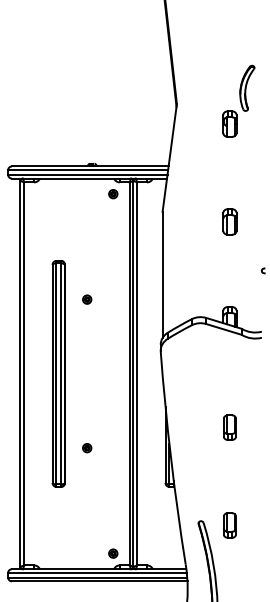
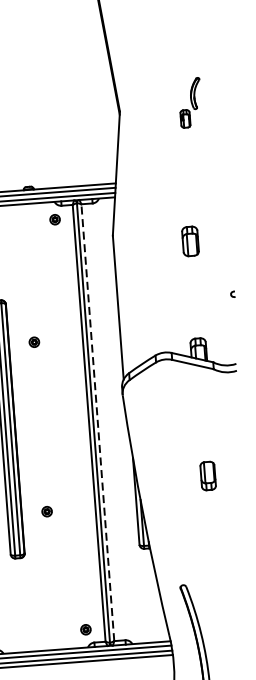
part: (238, 100) -> (189, 102), size x0.6
line: (137, 373) -> (98, 422), solid -> dashed
part: (229, 525) -> (216, 587), removed

